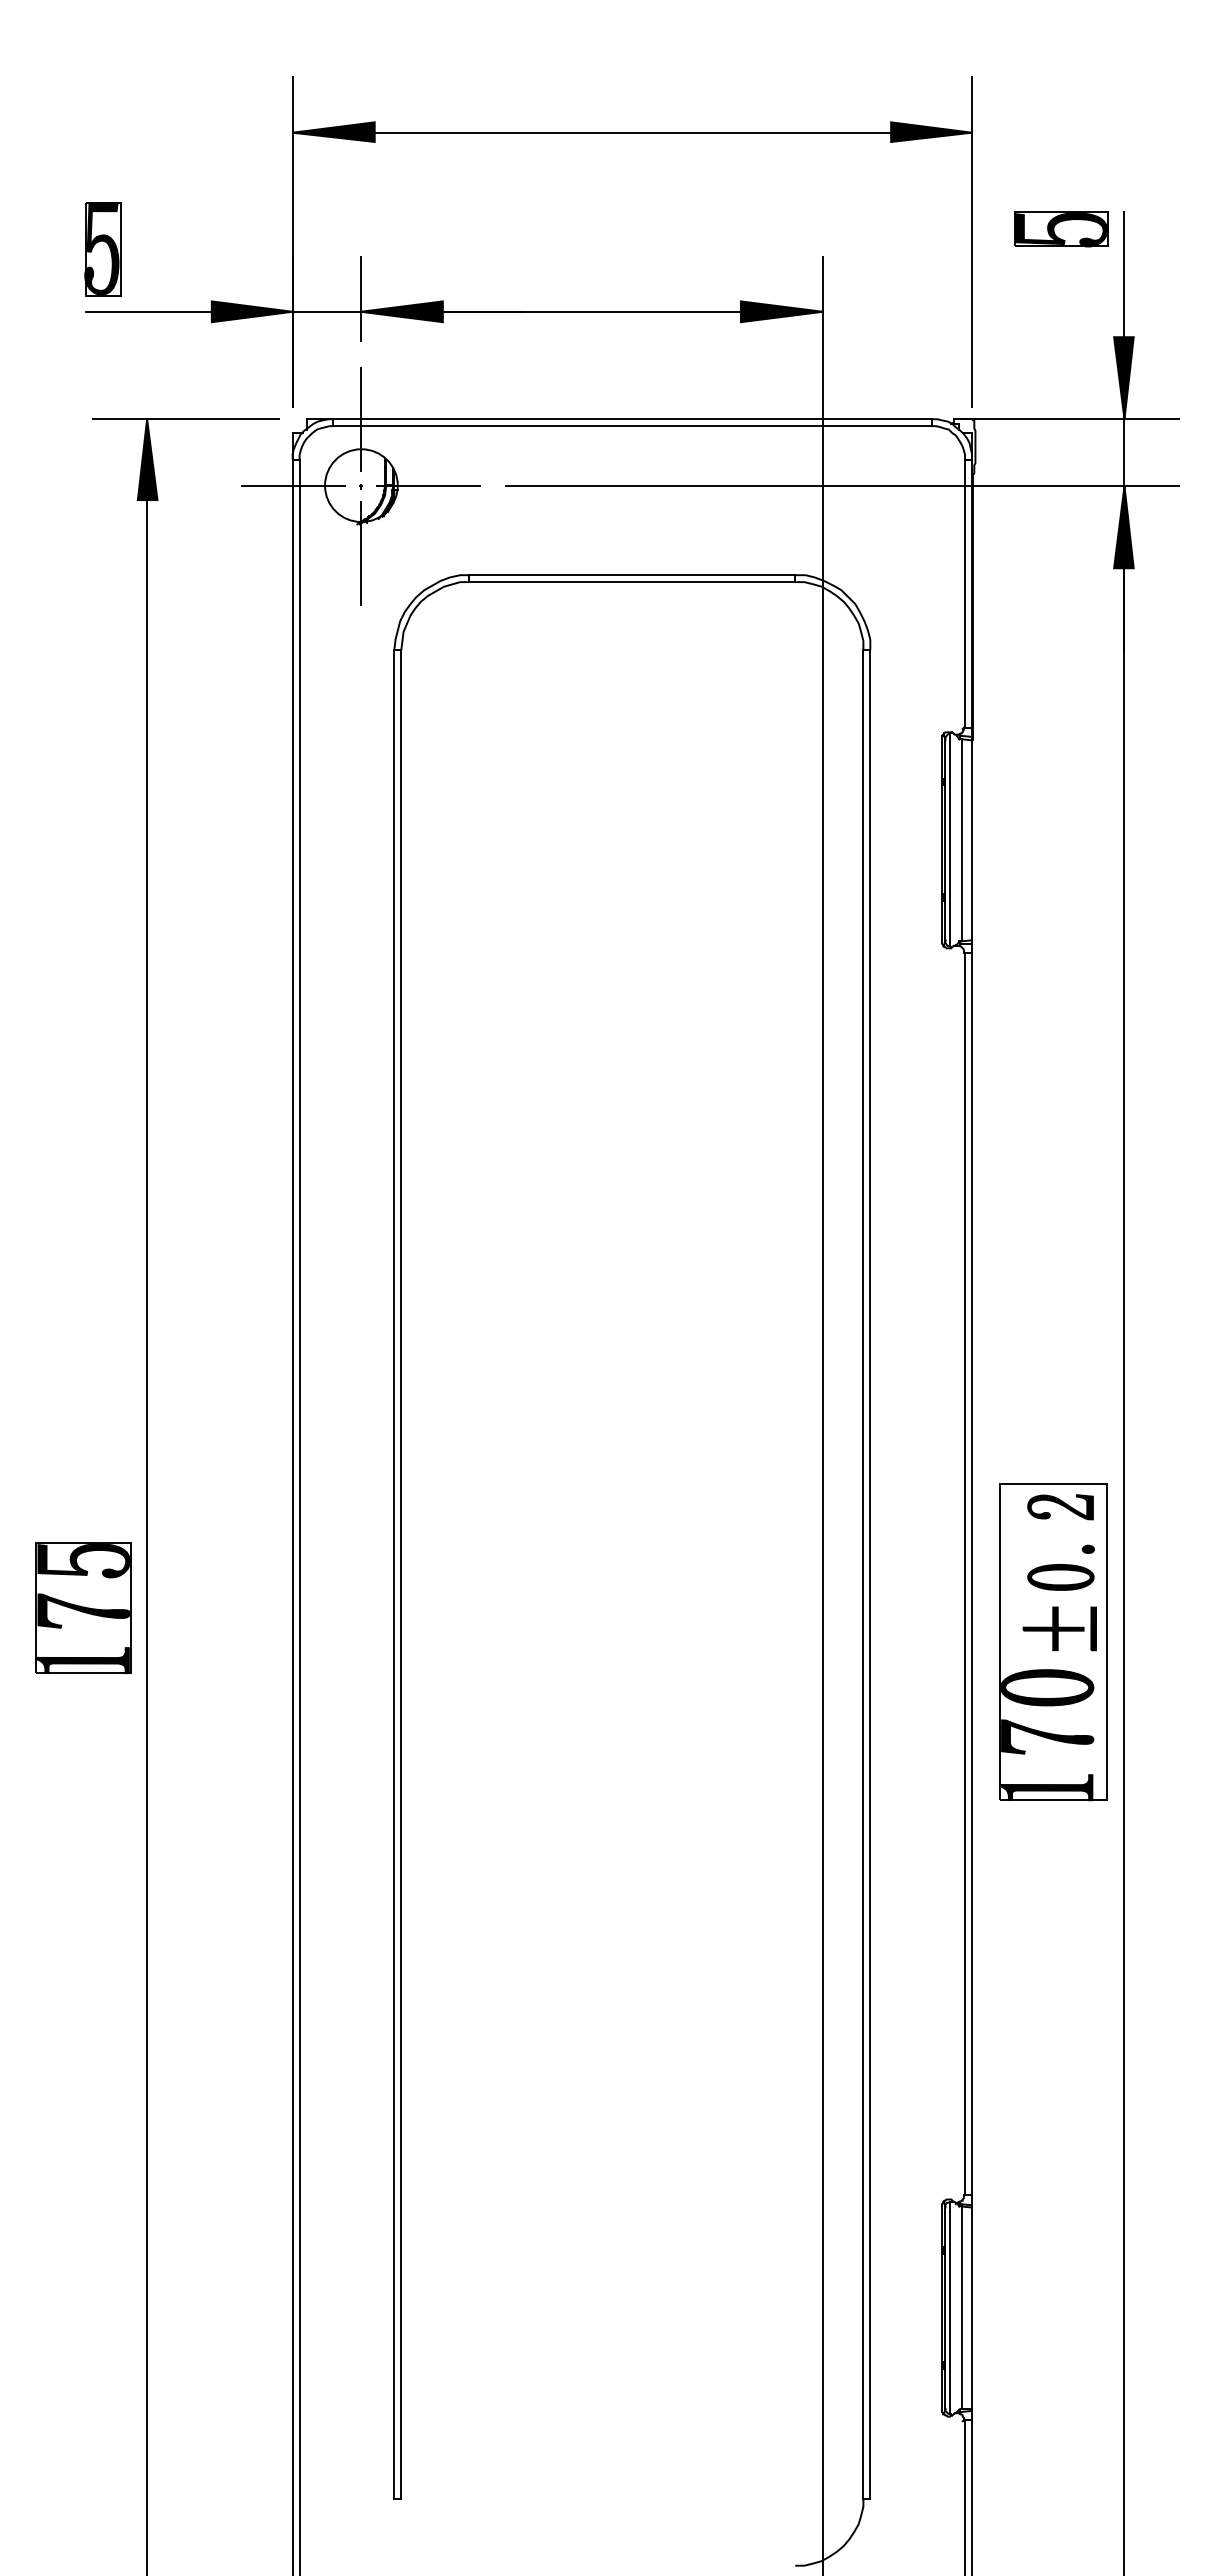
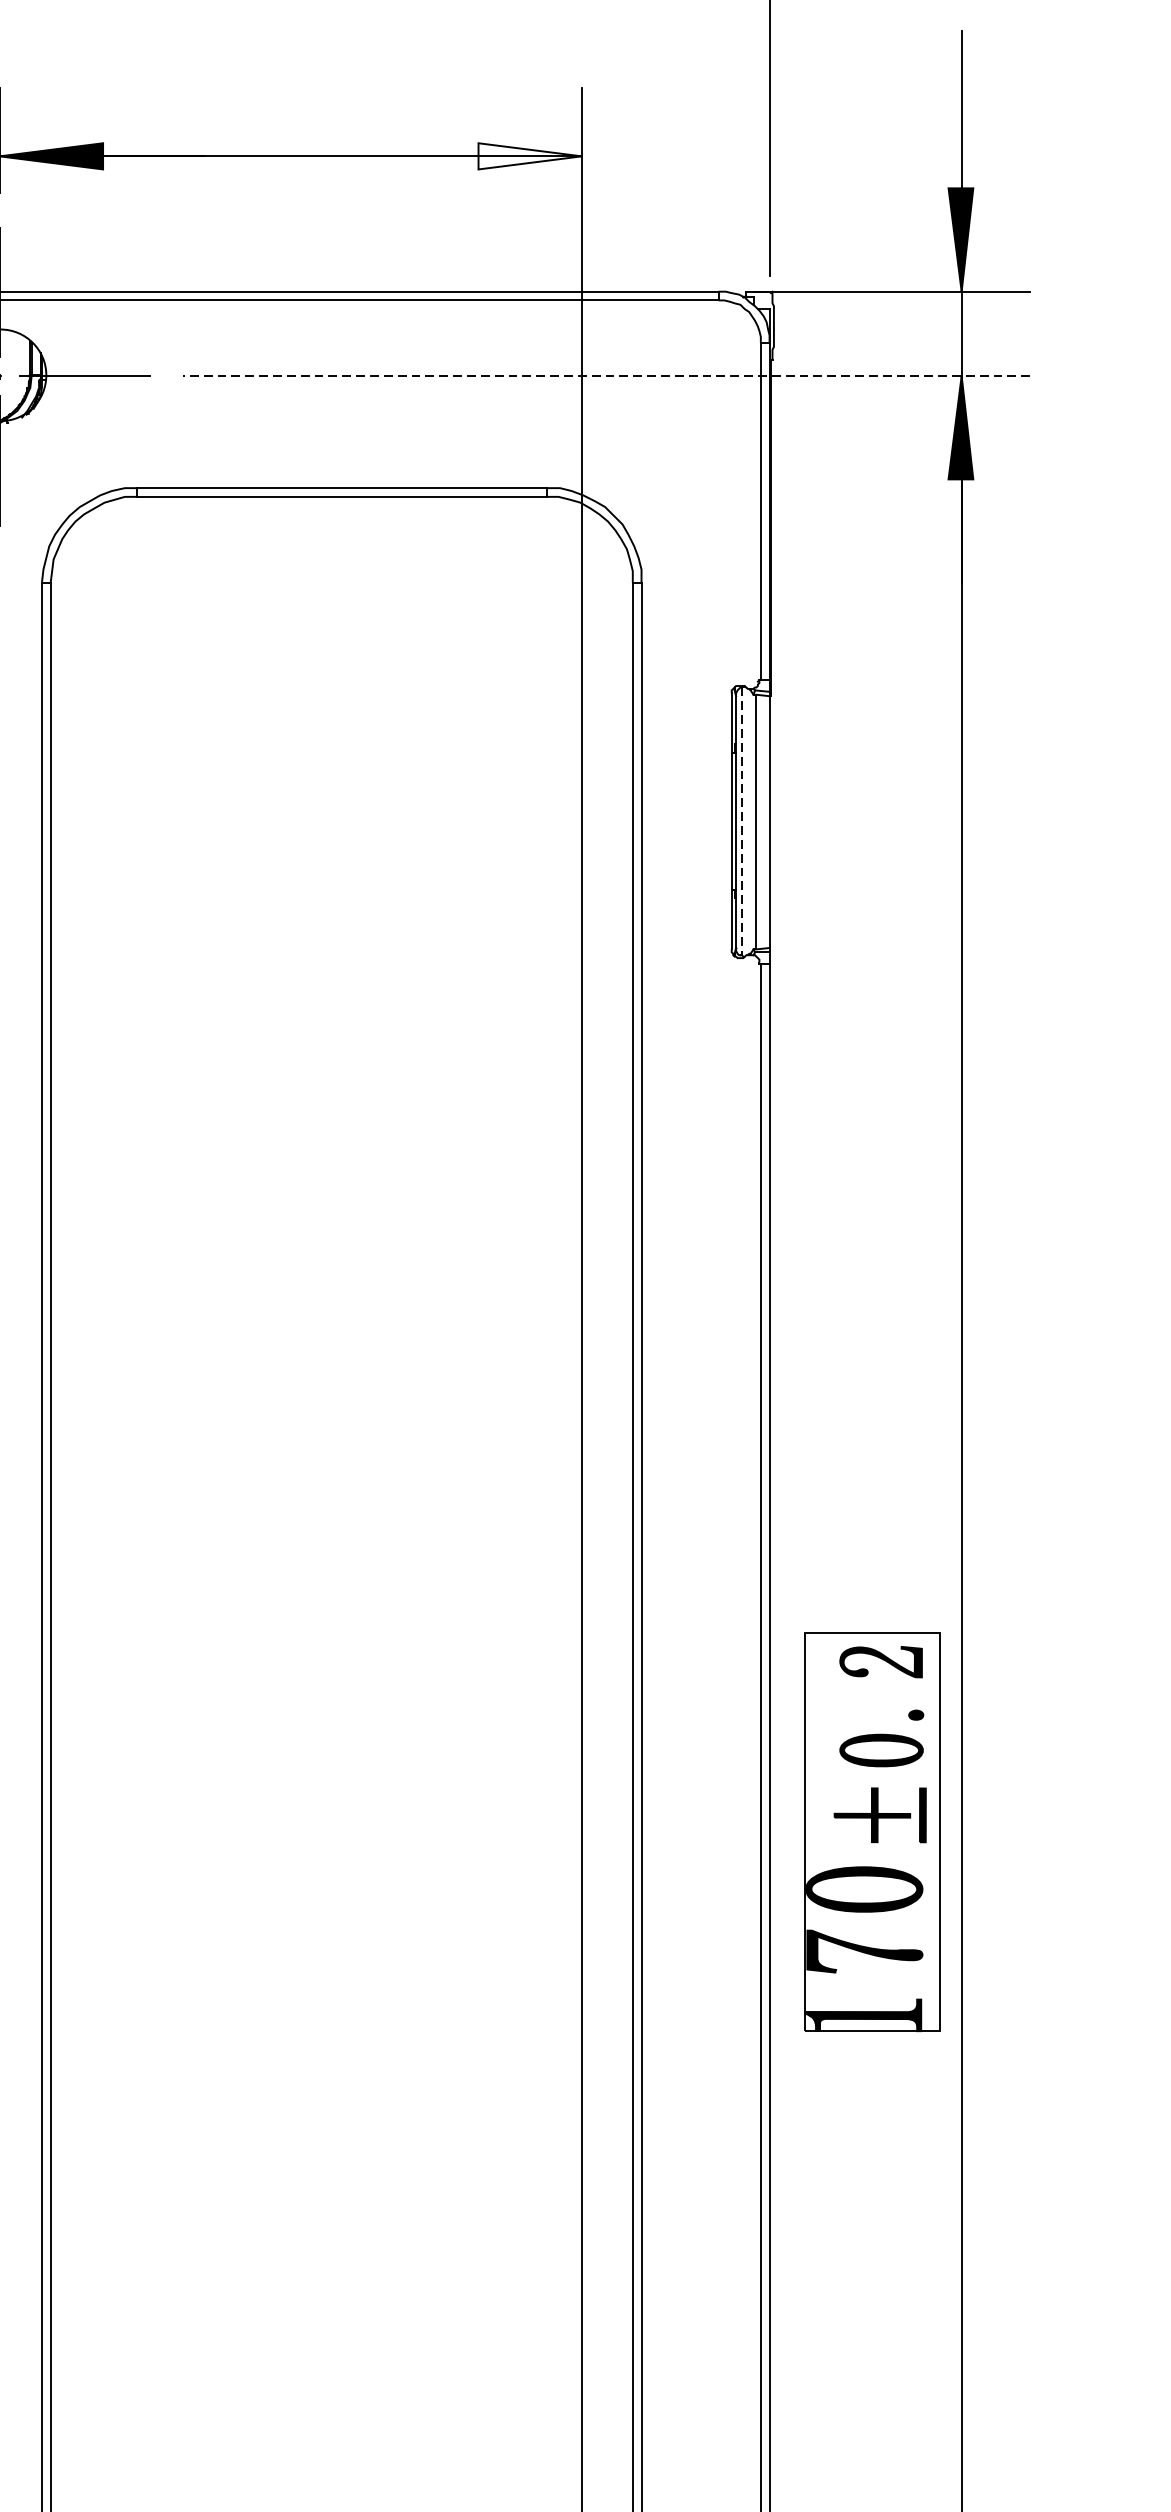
part: (1061, 229) -> (882, 52), removed
fill: (781, 311) -> (529, 155), removed
line: (842, 486) -> (606, 376), solid -> dashed
line: (950, 840) -> (742, 822), solid -> dashed

